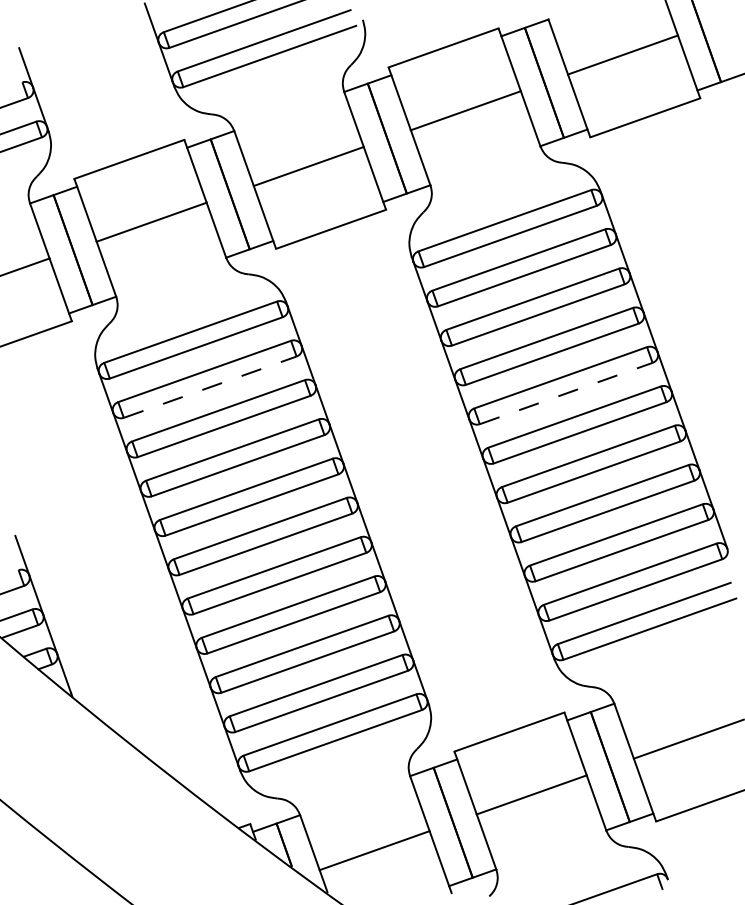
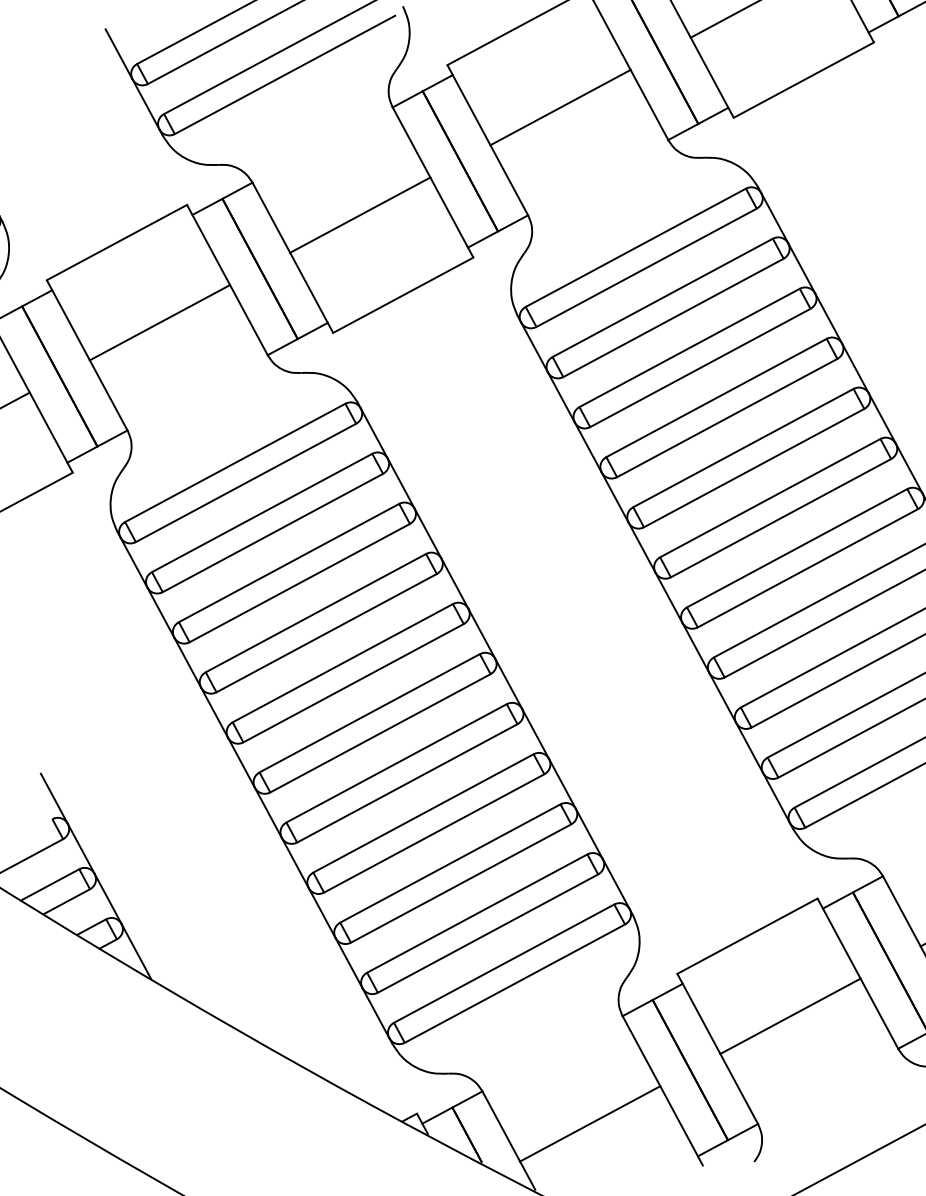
line: (210, 387) -> (273, 533), dashed -> solid
line: (566, 393) -> (754, 468), dashed -> solid

